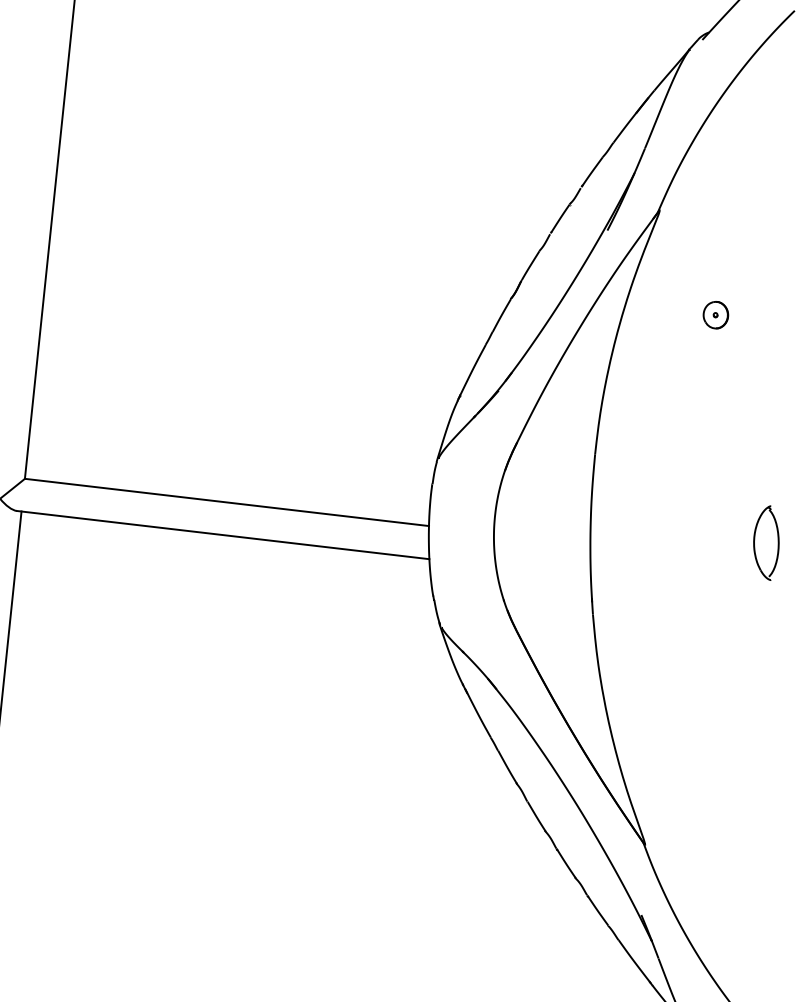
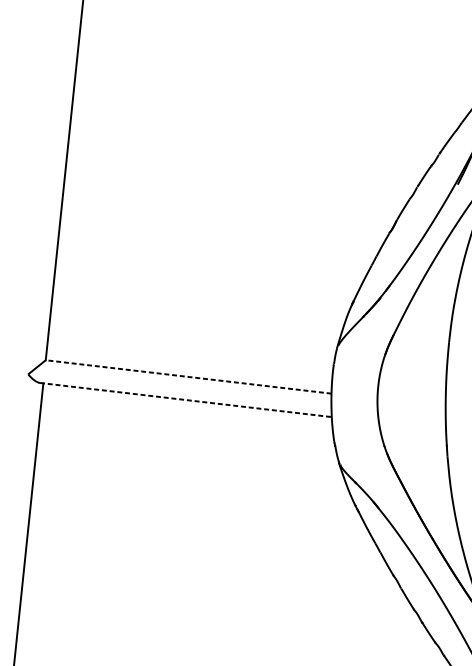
line: (226, 502) -> (188, 377), solid -> dashed
line: (223, 535) -> (186, 400), solid -> dashed

